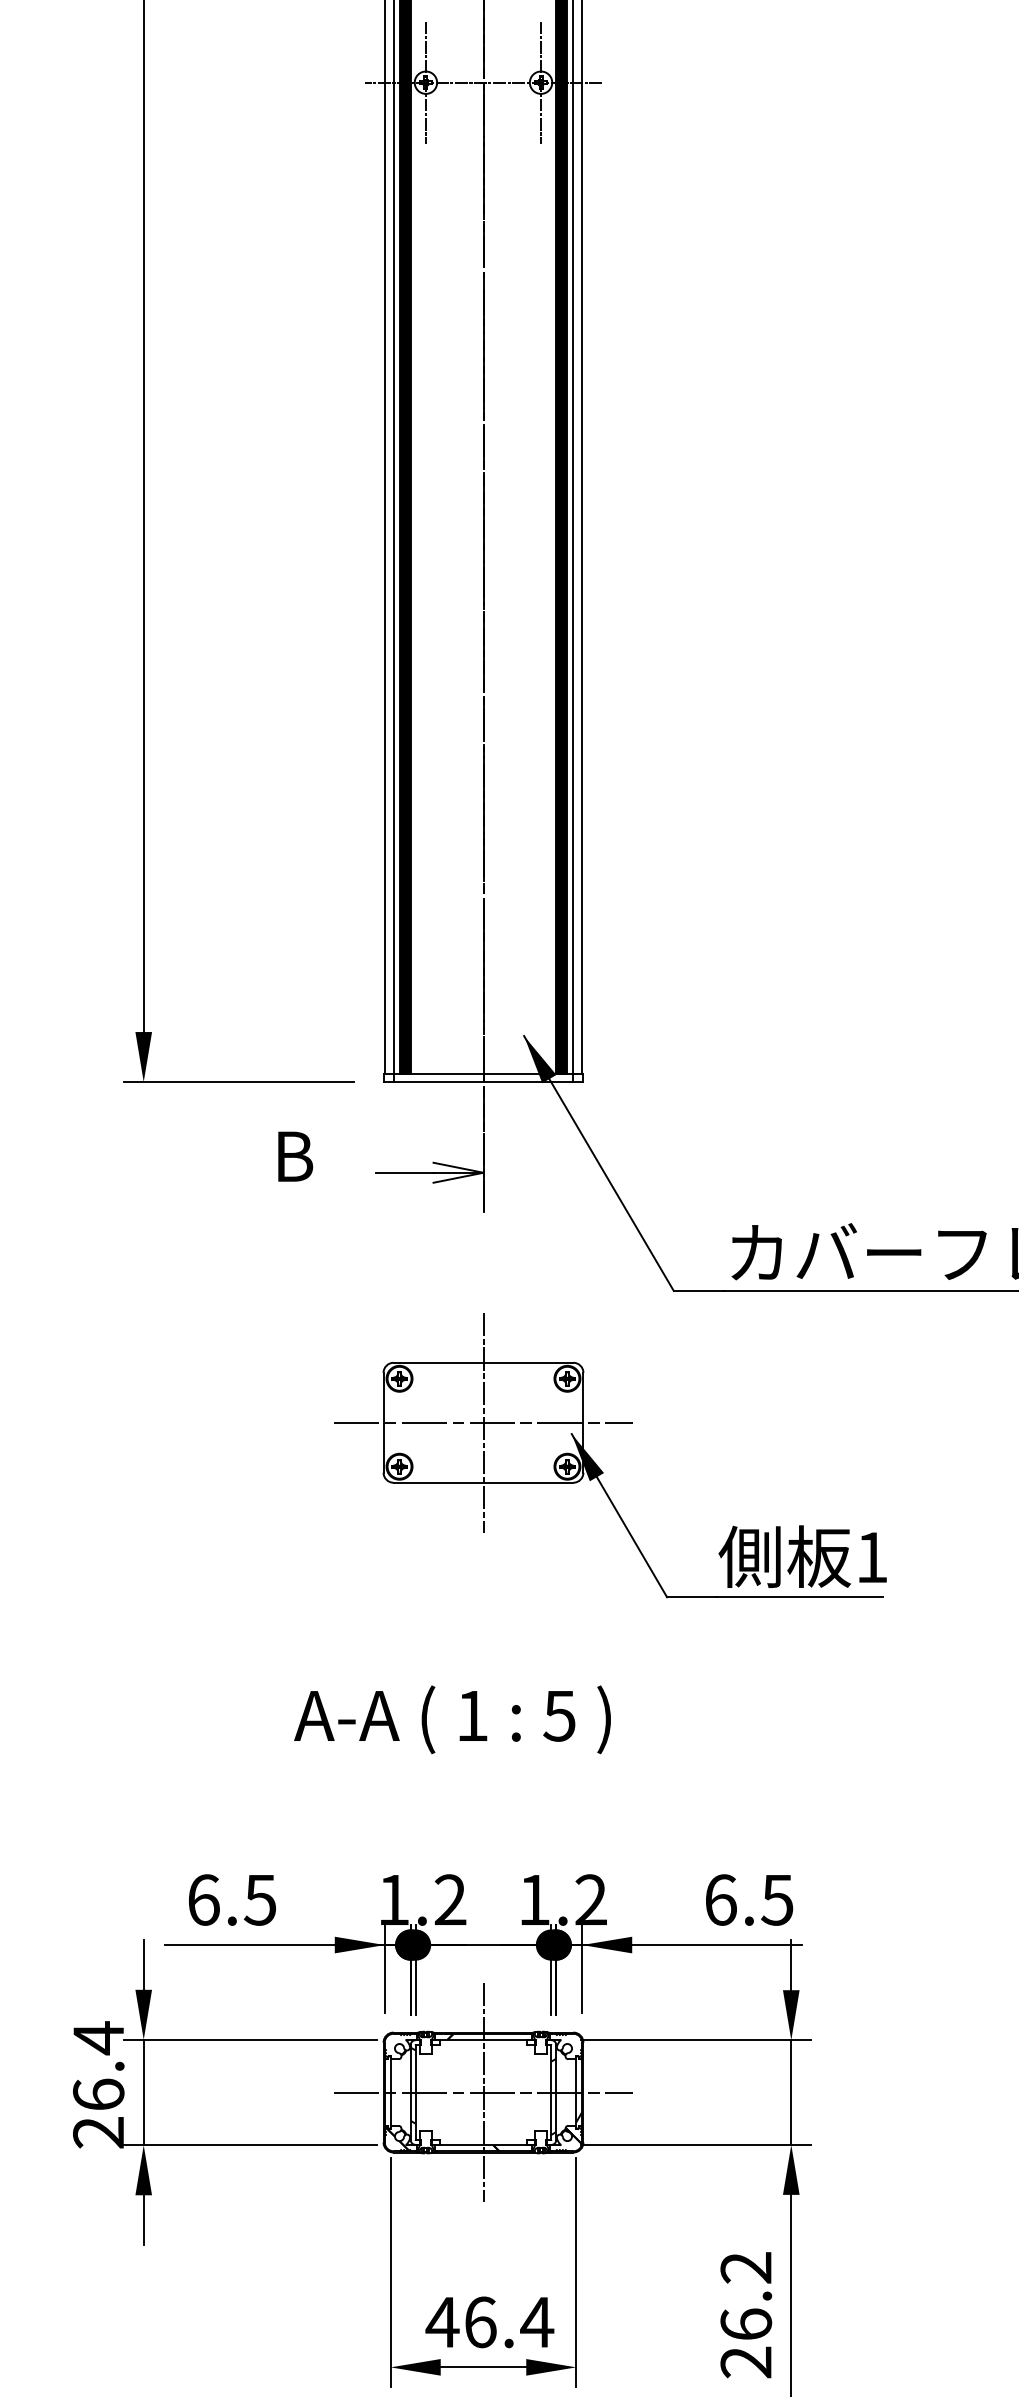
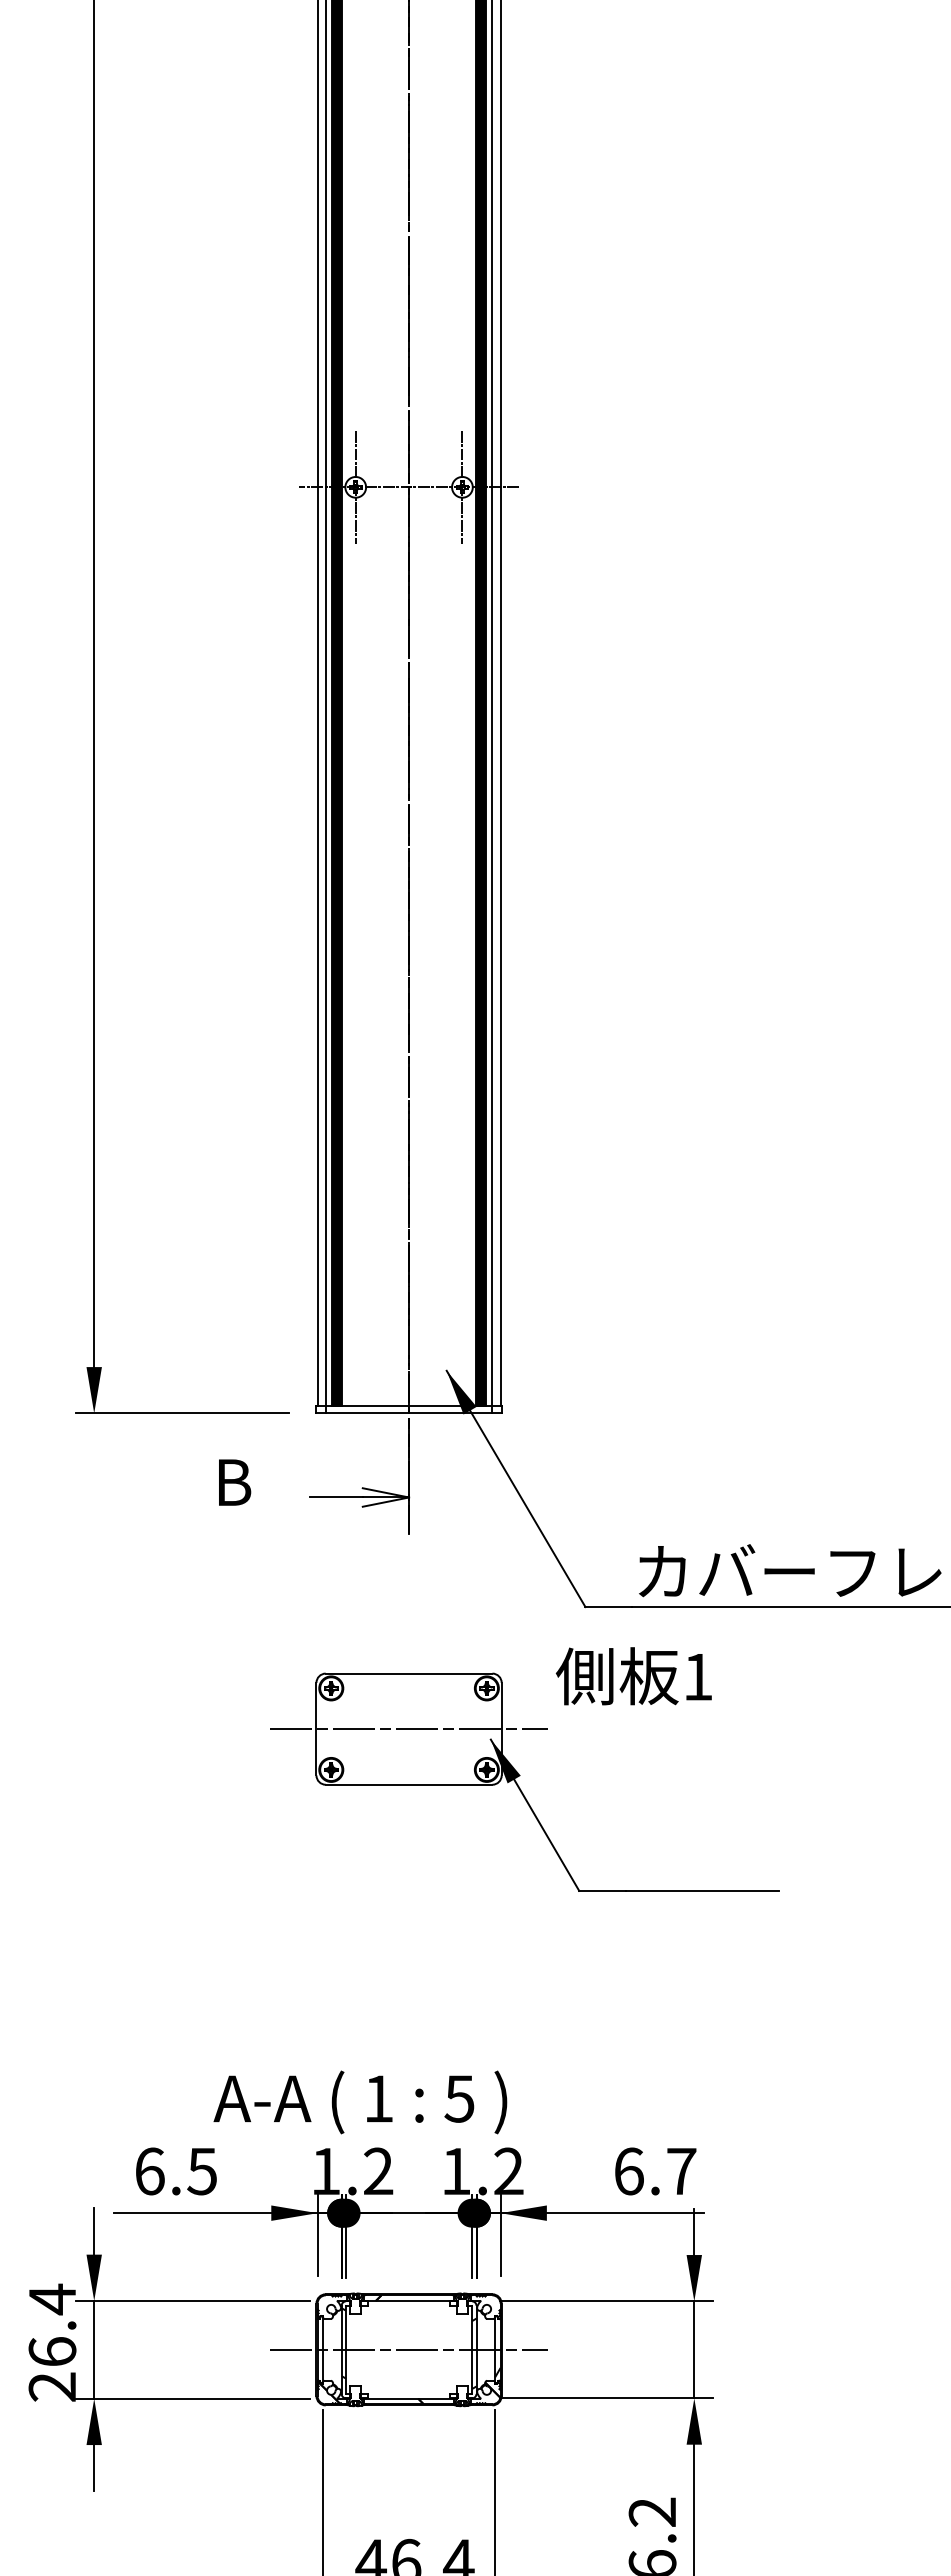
line: (483, 1423) -> (409, 1729), removed
text: (802, 1556) -> (633, 1676), moved
text: (452, 1719) -> (360, 2102), moved
text: (777, 1900) -> (681, 2171), 6.5 -> 6.7
line: (483, 2092) -> (409, 2349), removed

